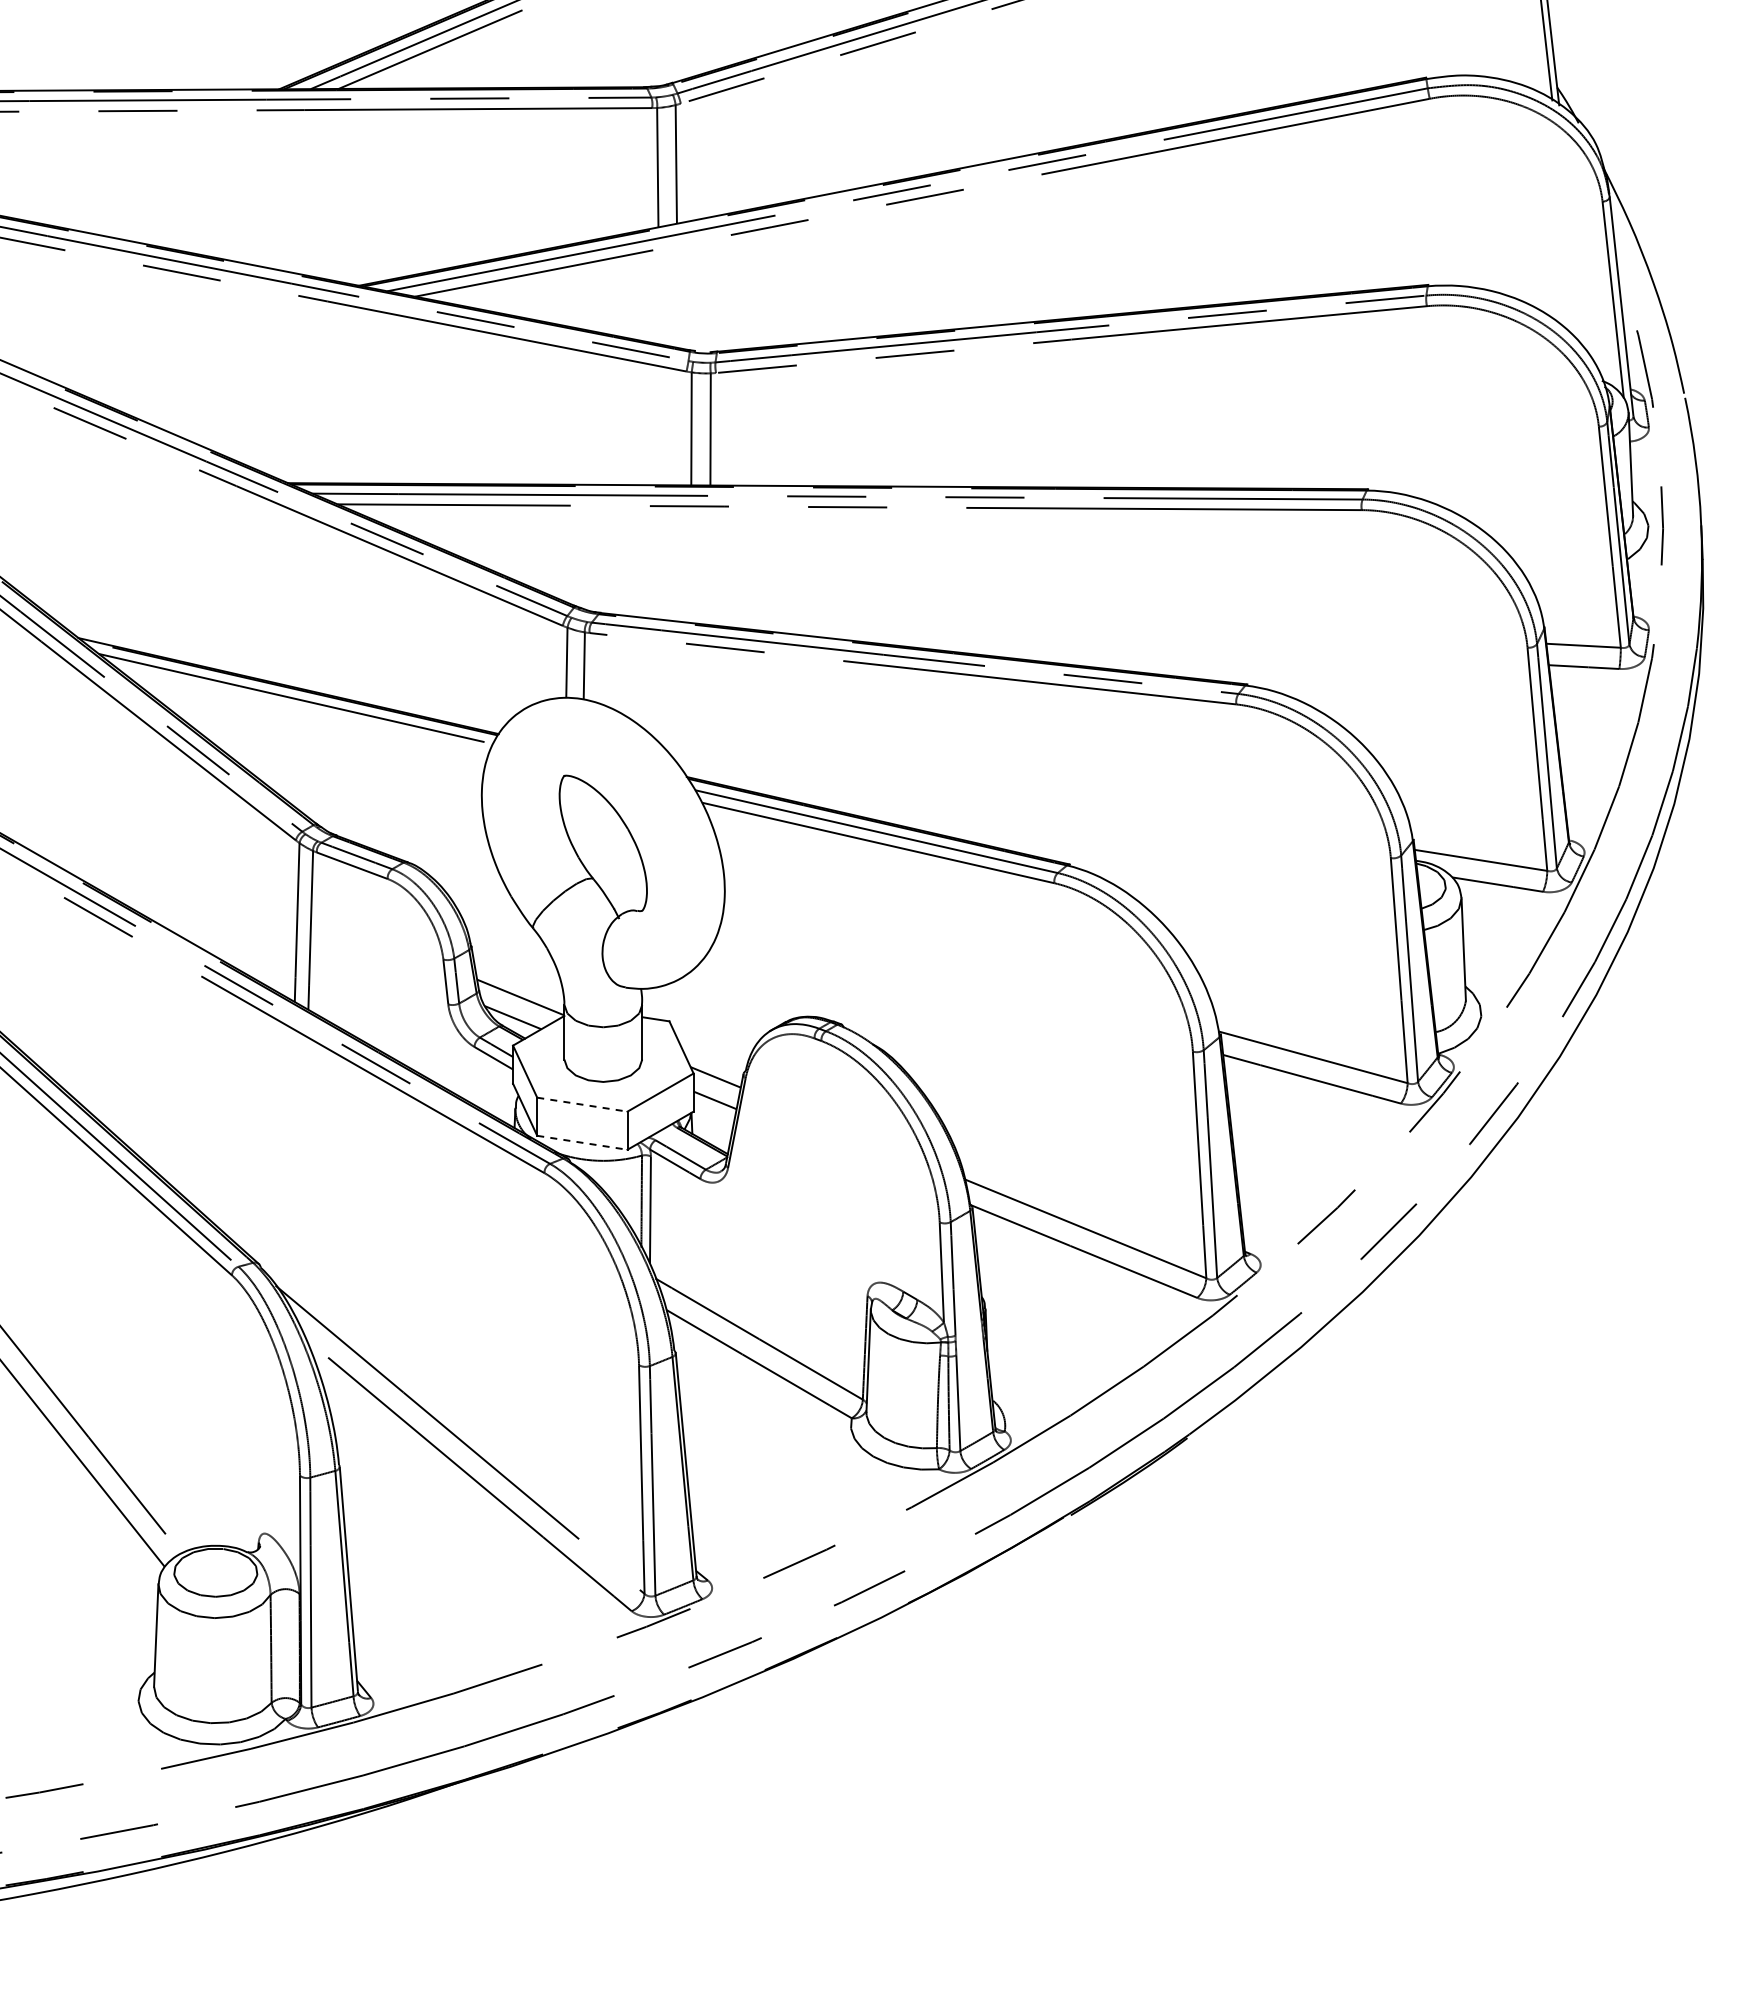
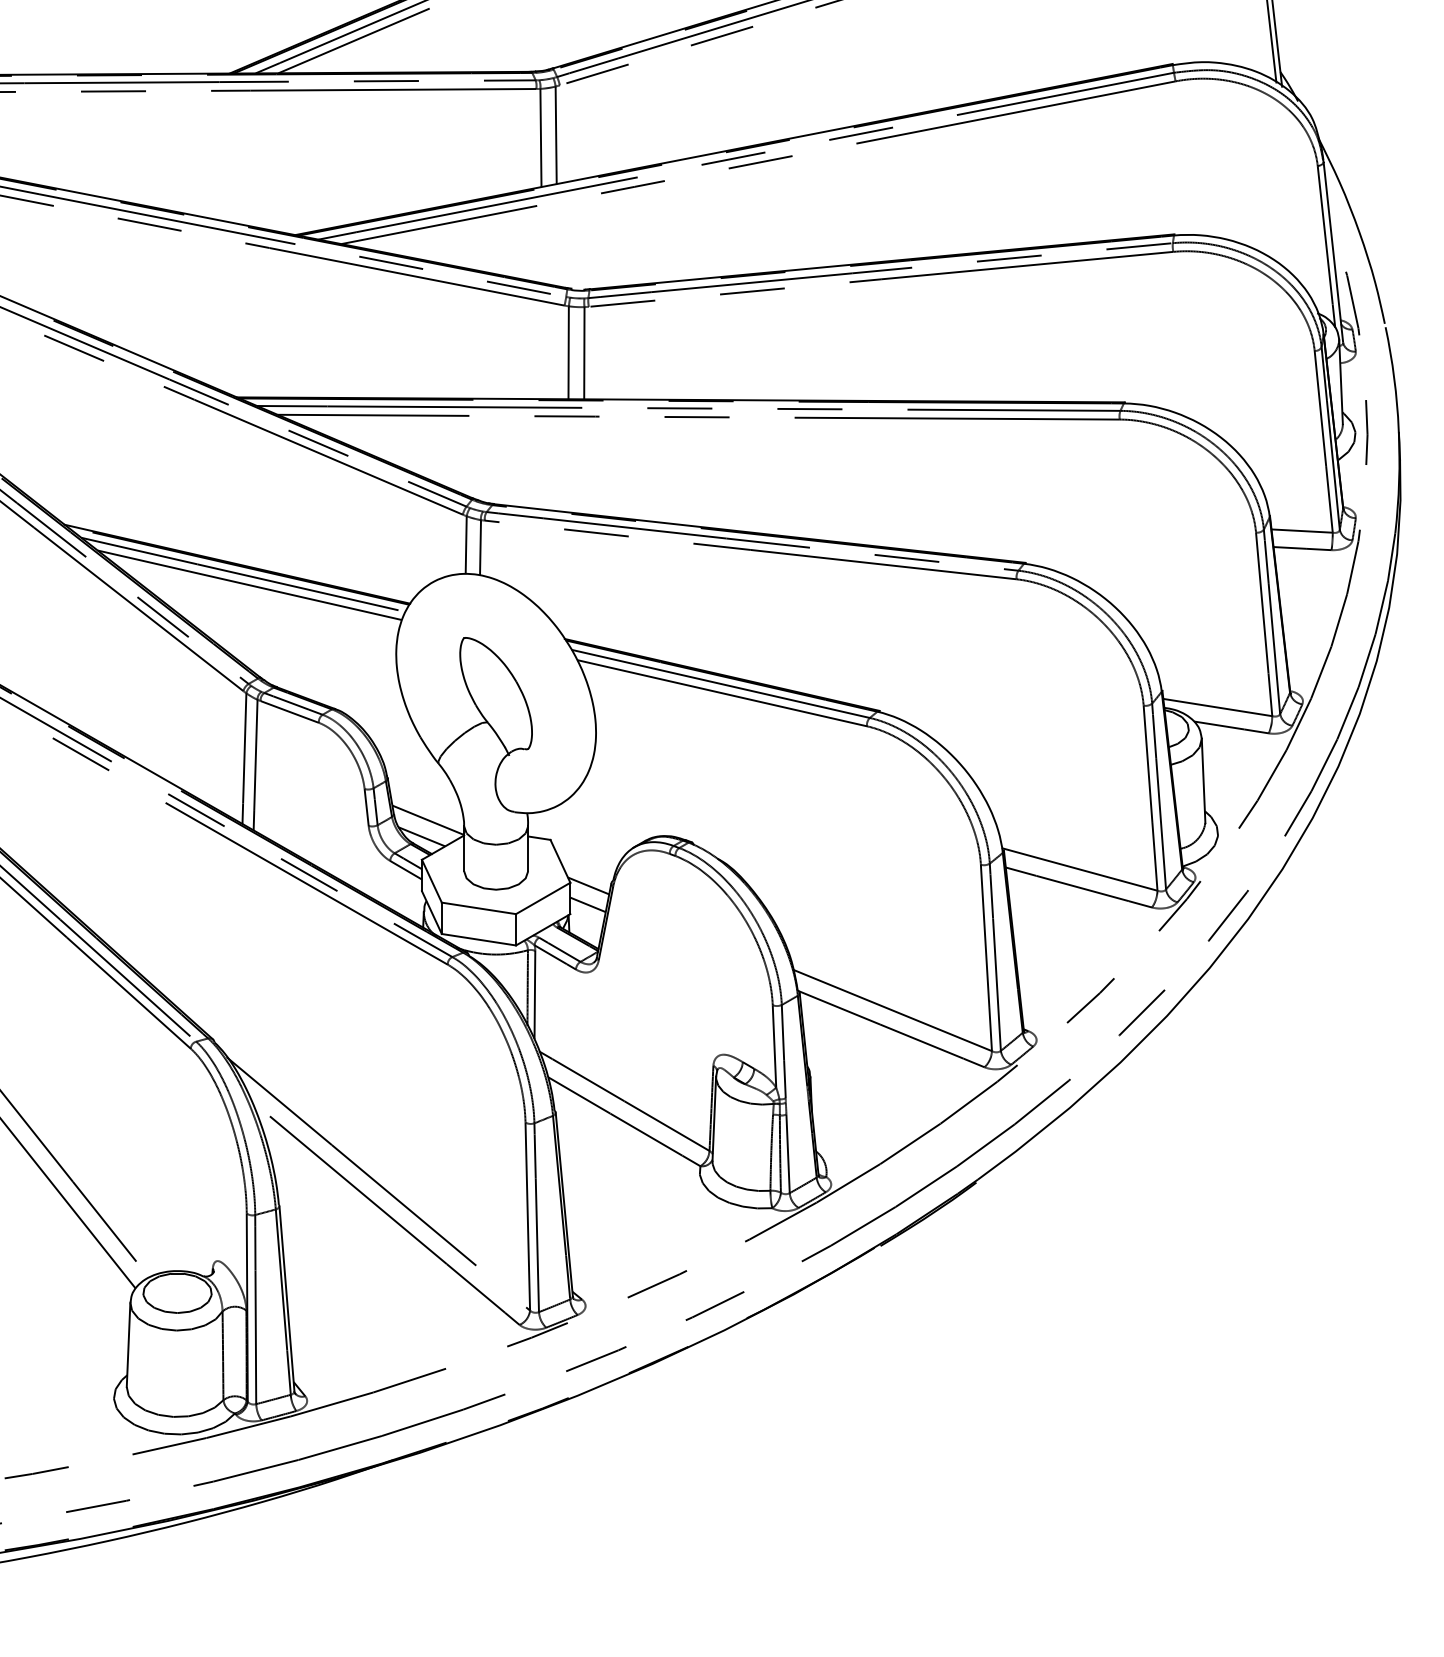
line: (303, 711) -> (249, 585), added
line: (582, 1104) -> (479, 908), dashed -> solid
line: (582, 1142) -> (479, 939), dashed -> solid

